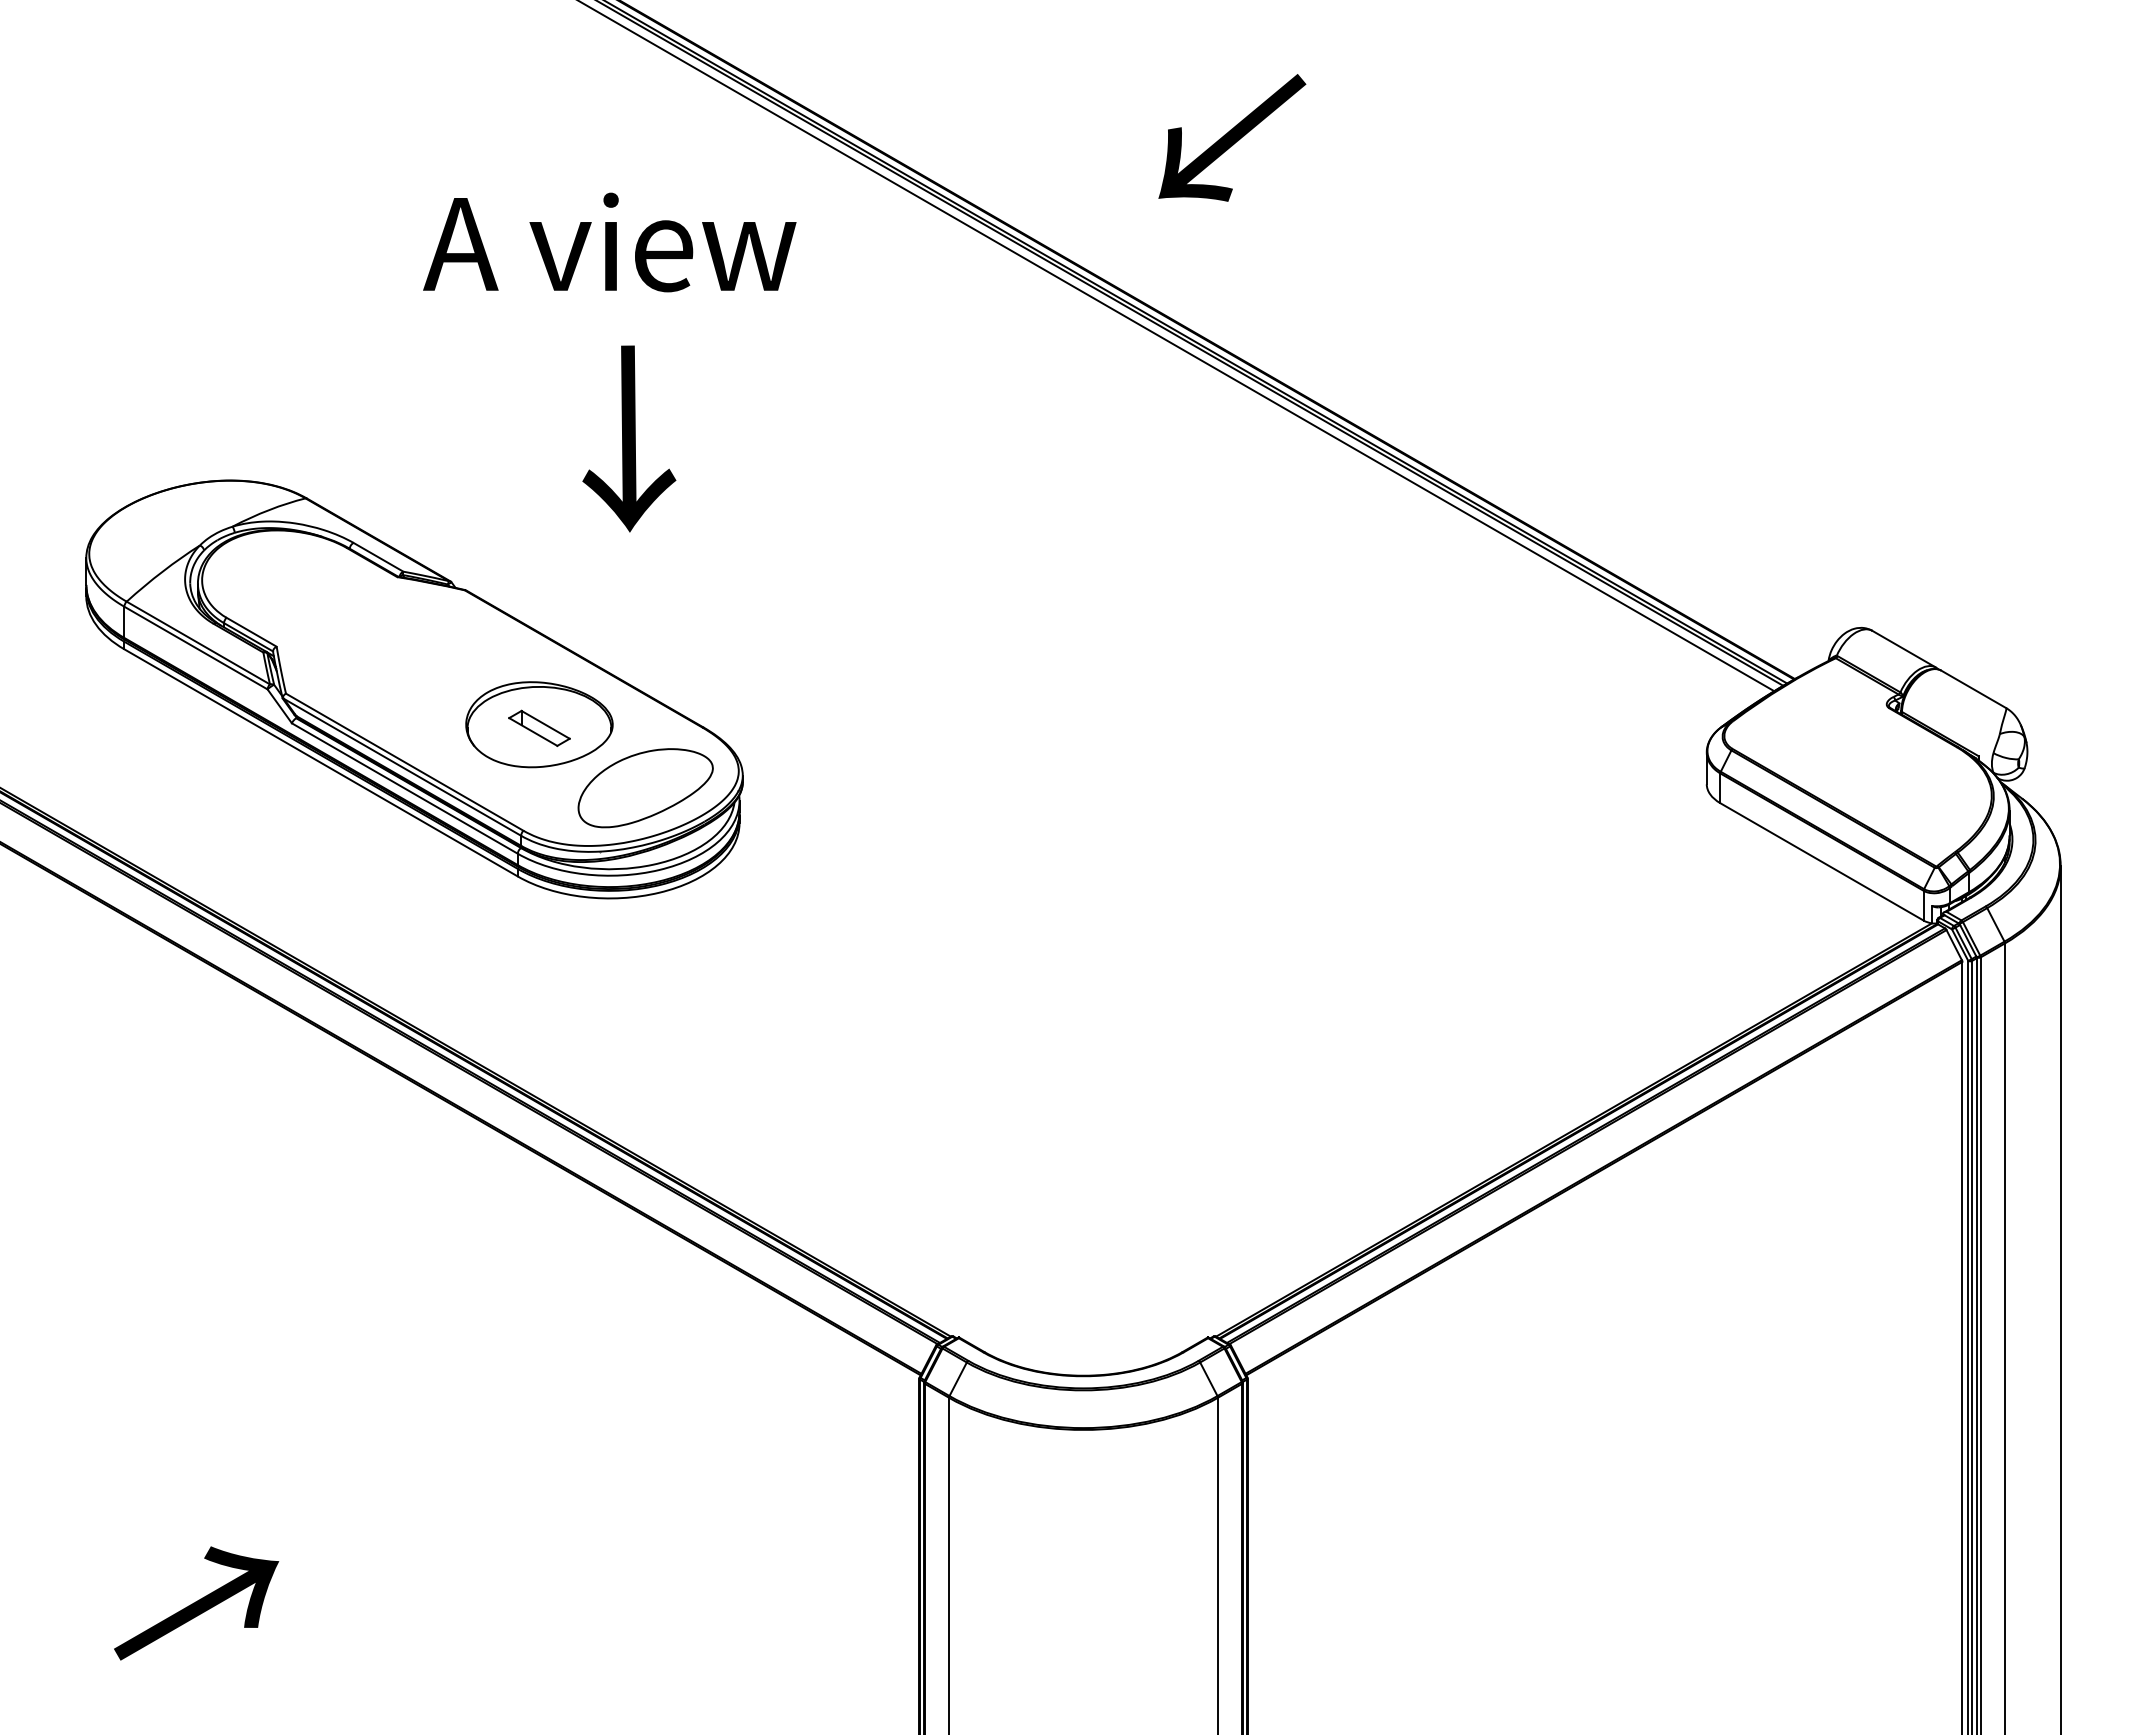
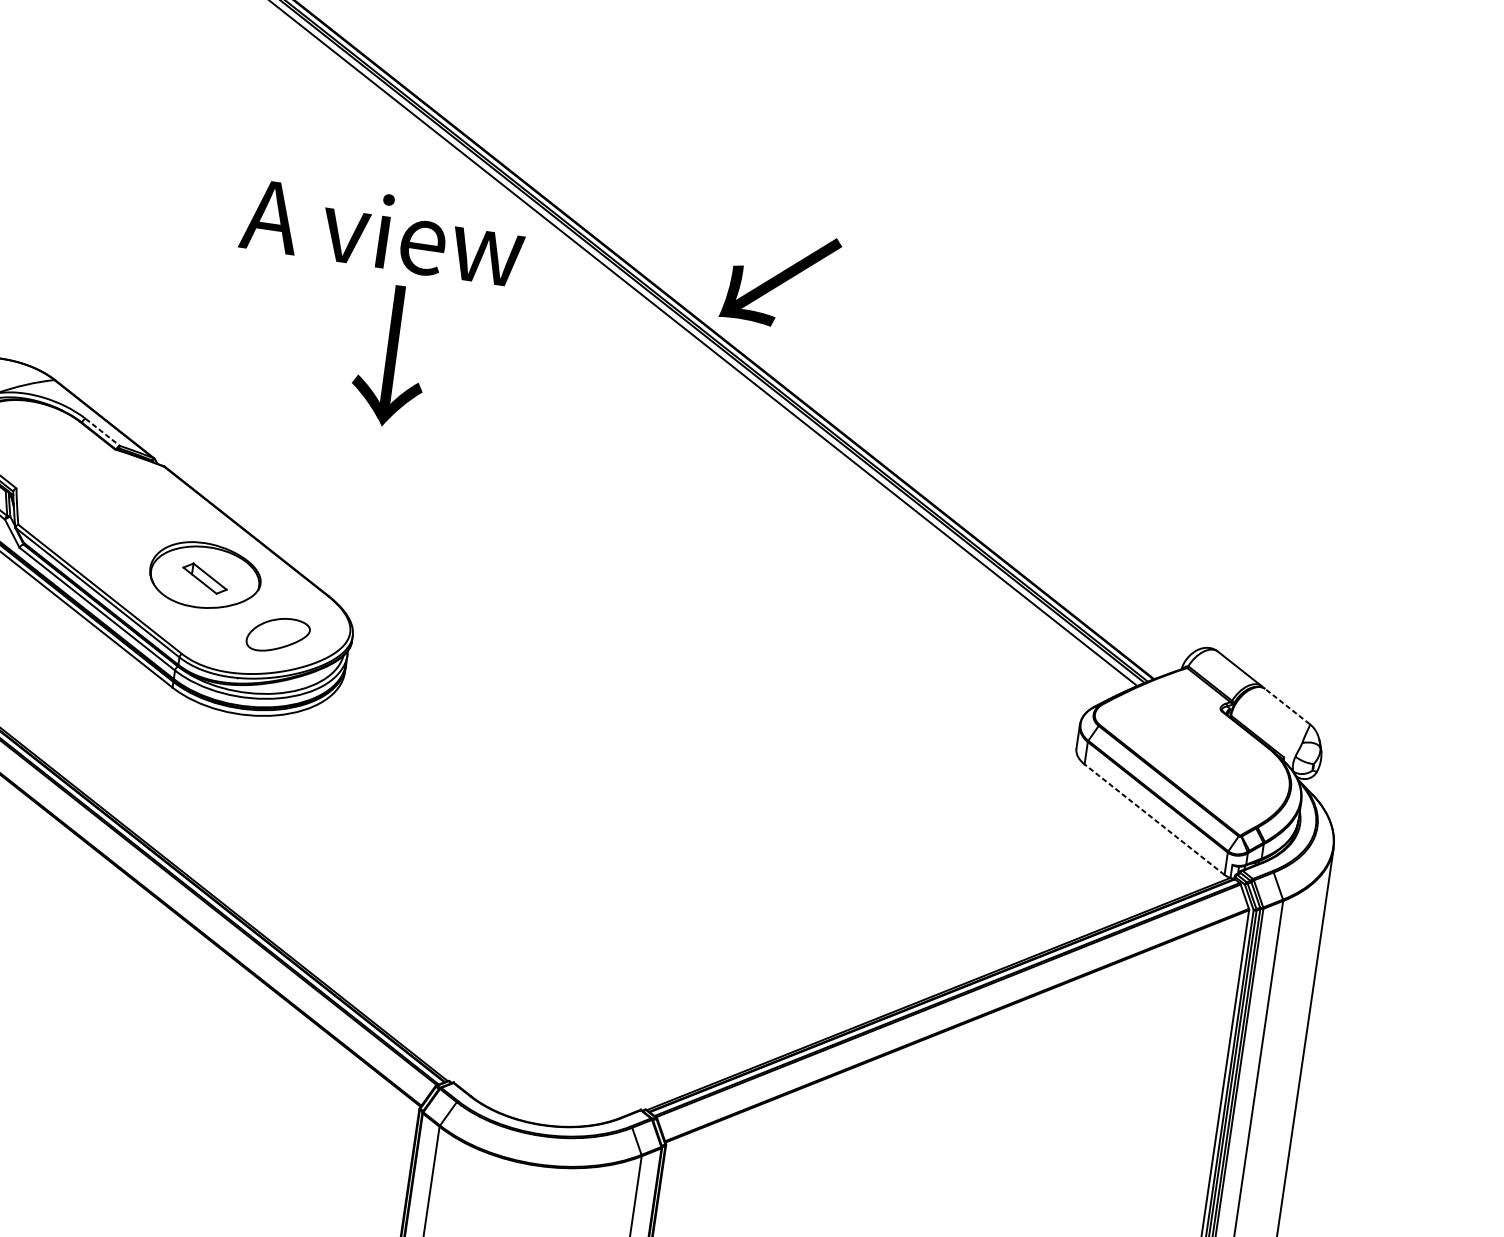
text: (1232, 137) -> (780, 278), moved
text: (609, 242) -> (383, 231), moved
text: (629, 438) -> (391, 355), moved
line: (378, 557) -> (102, 432), solid -> dashed
line: (1973, 689) -> (1287, 706), solid -> dashed
part: (645, 788) -> (278, 635), size x0.6
line: (1821, 861) -> (1154, 819), solid -> dashed

